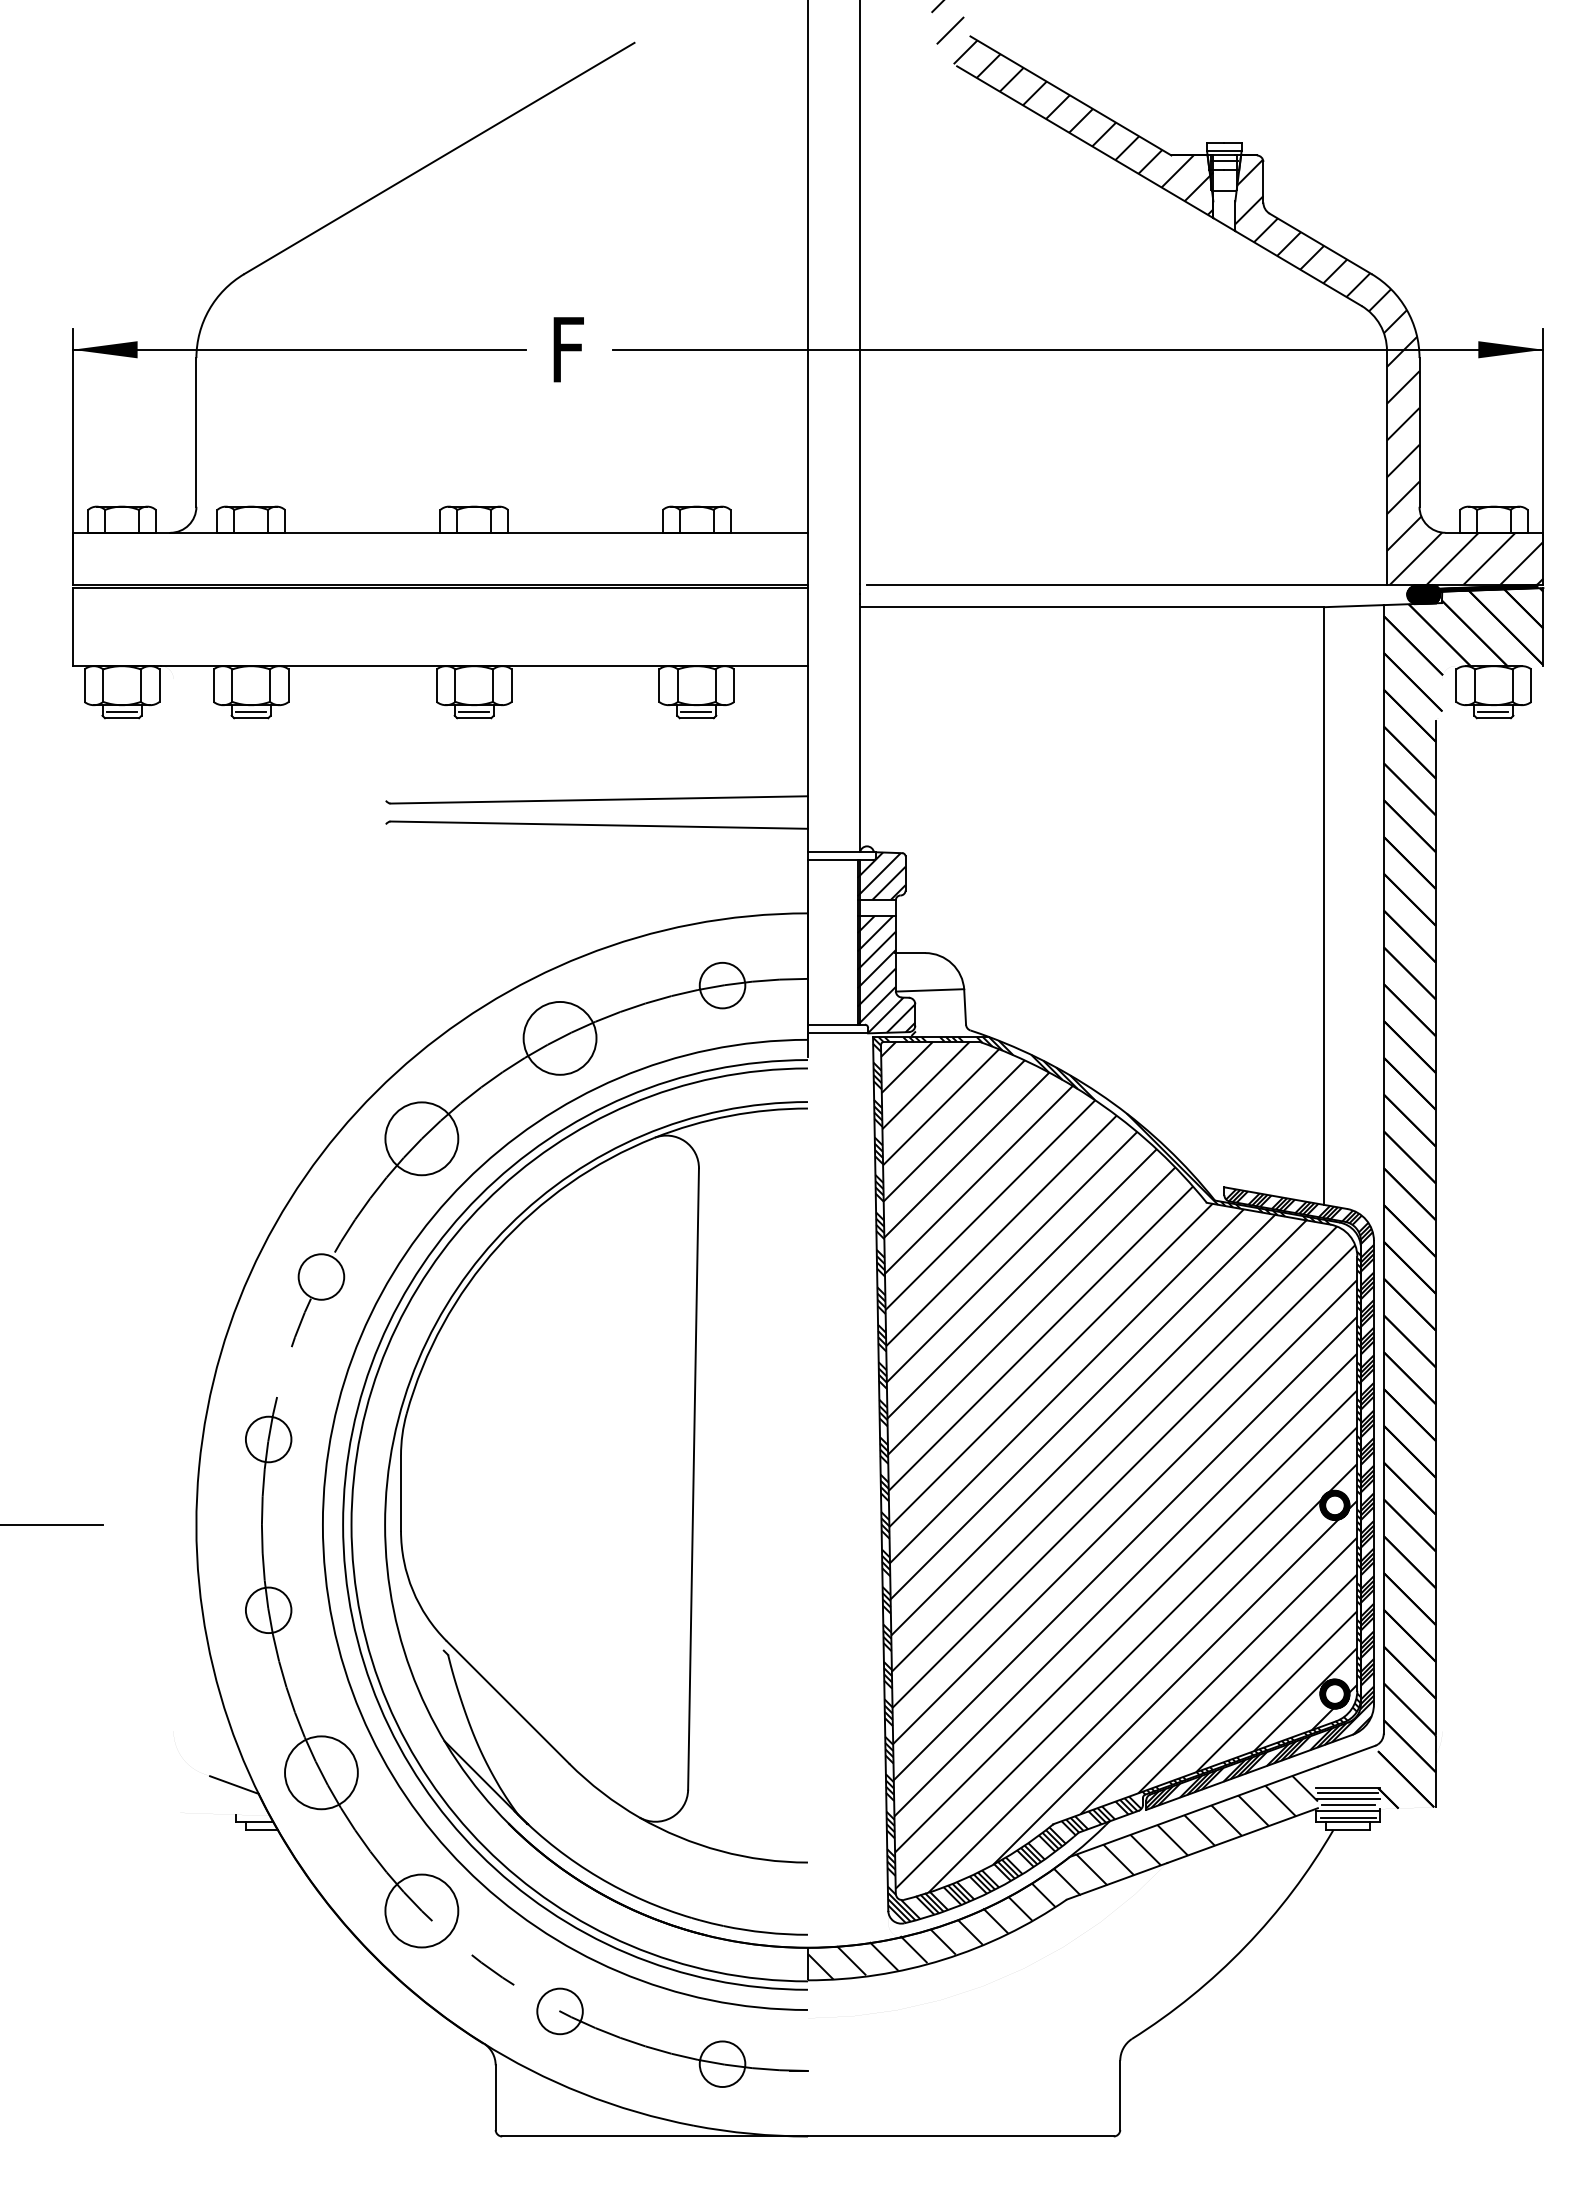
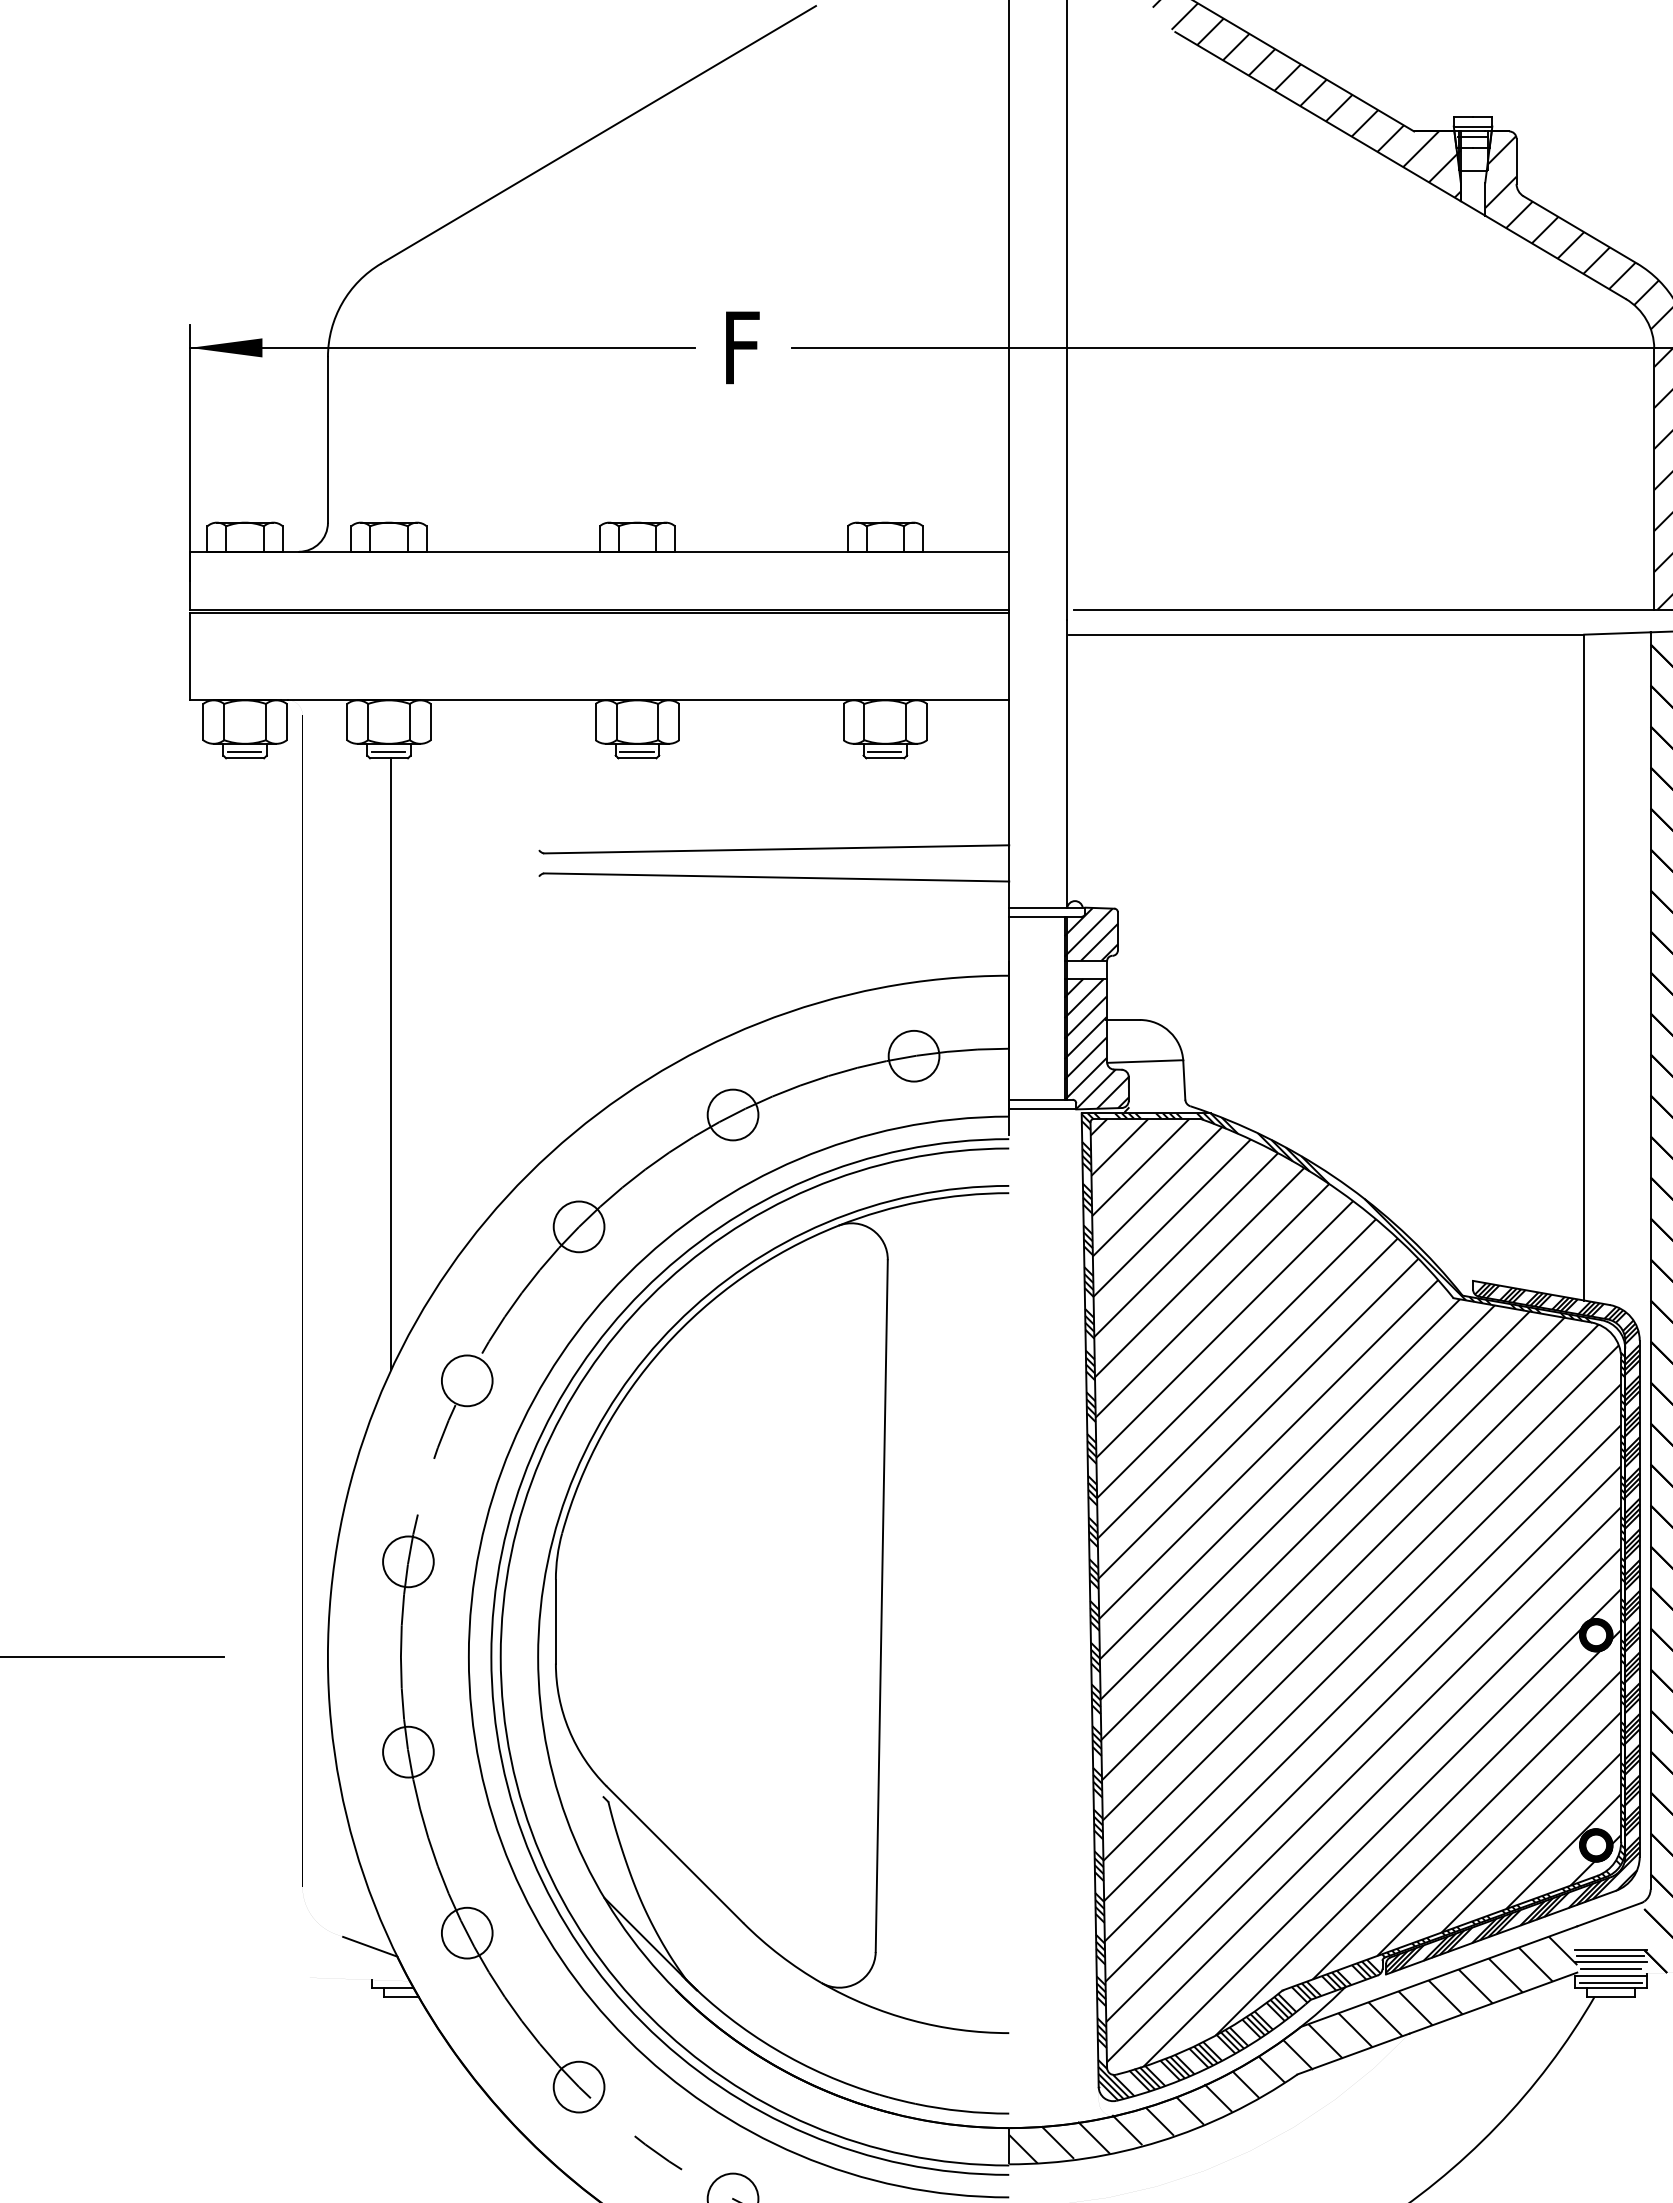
line: (253, 992) -> (391, 1063), added
circle: (559, 1038) -> (732, 1115), size x0.62
circle: (421, 1138) -> (578, 1226), size x0.62
circle: (321, 1772) -> (467, 1932), size x0.62
circle: (421, 1910) -> (578, 2086), size x0.62

